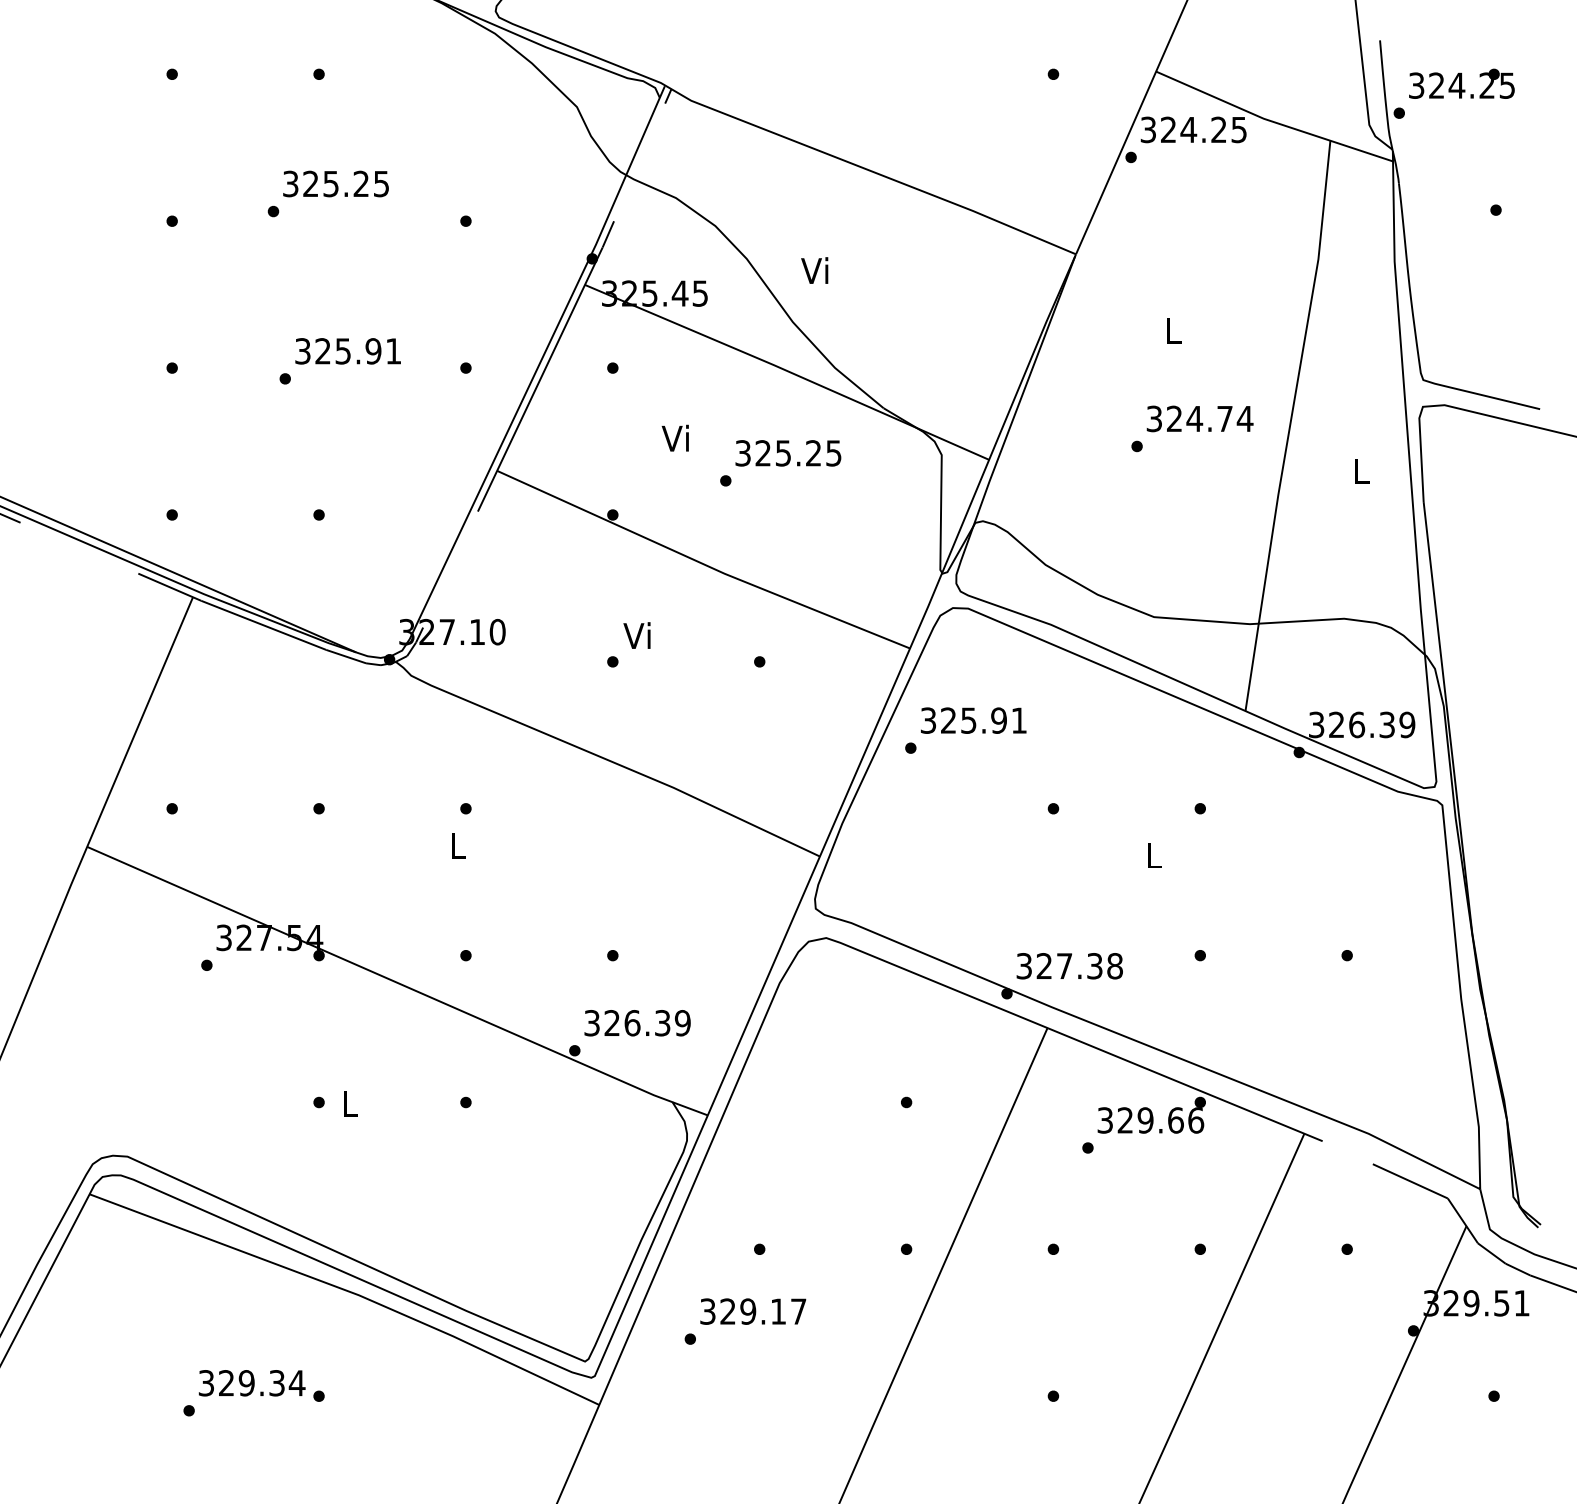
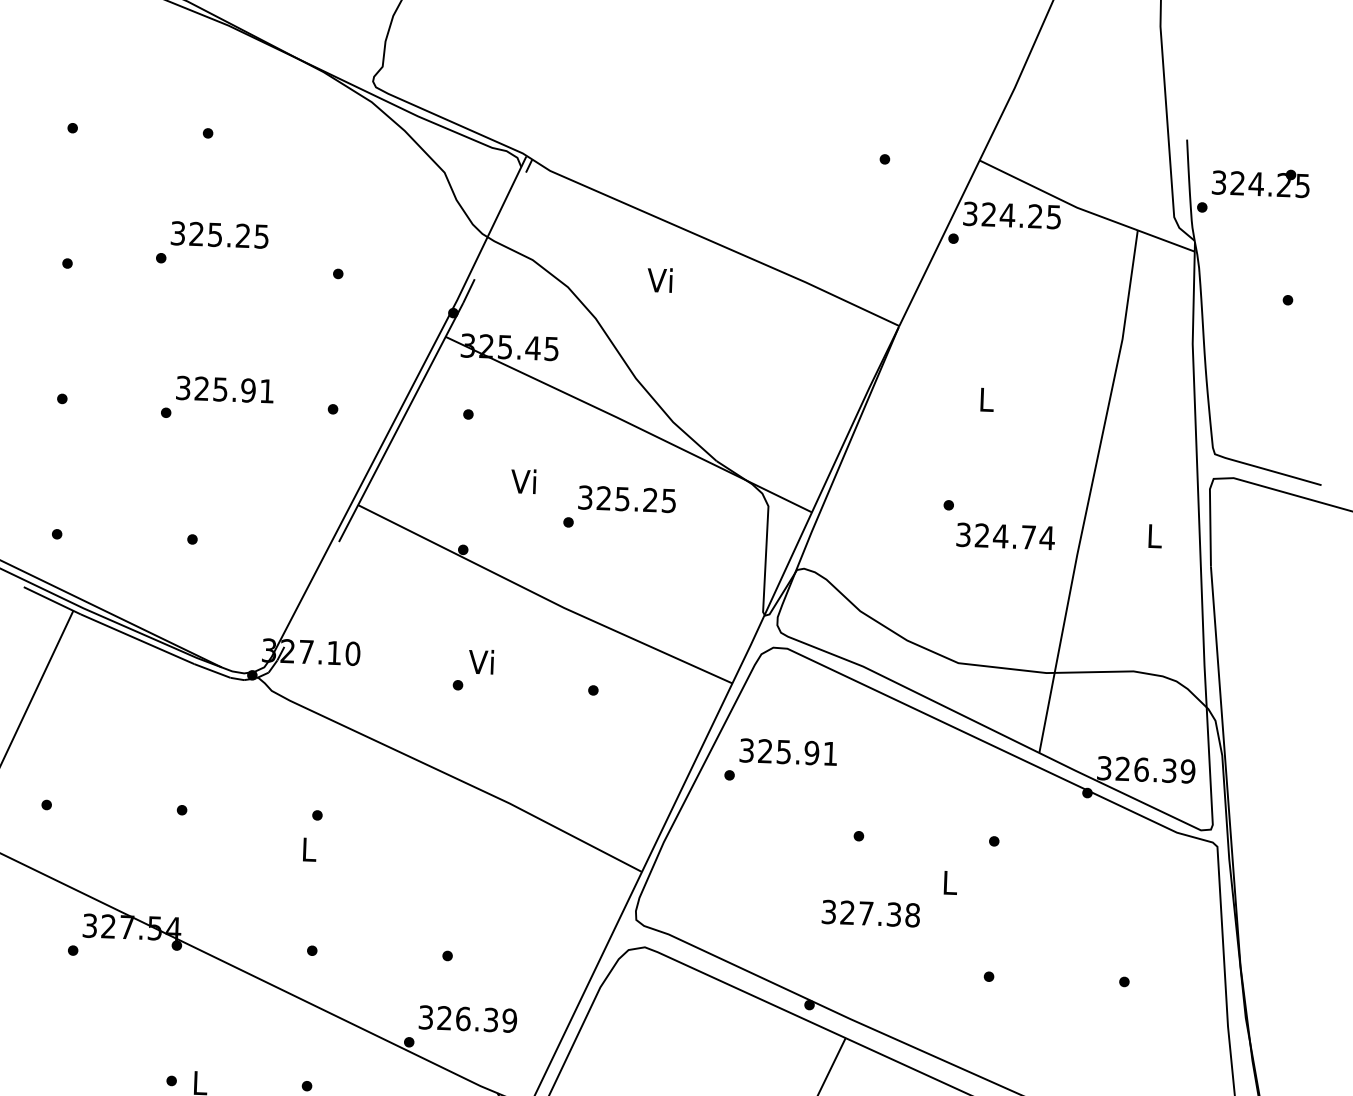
text: (814, 270) -> (659, 280), moved
text: (1199, 418) -> (1005, 536), moved
text: (1069, 966) -> (870, 913), moved

